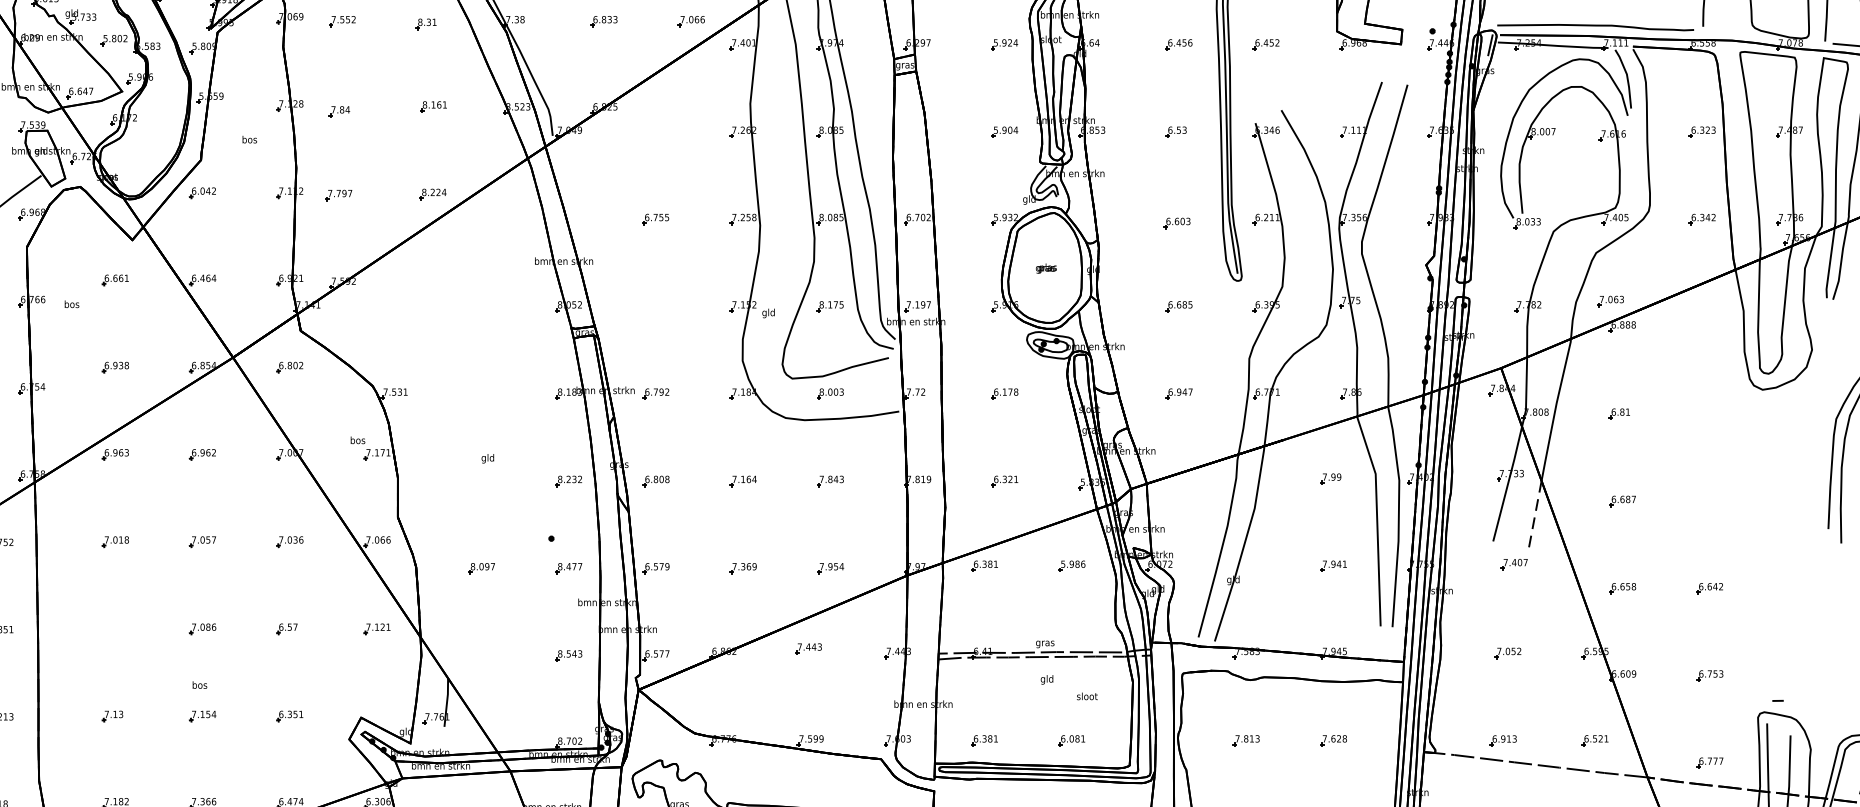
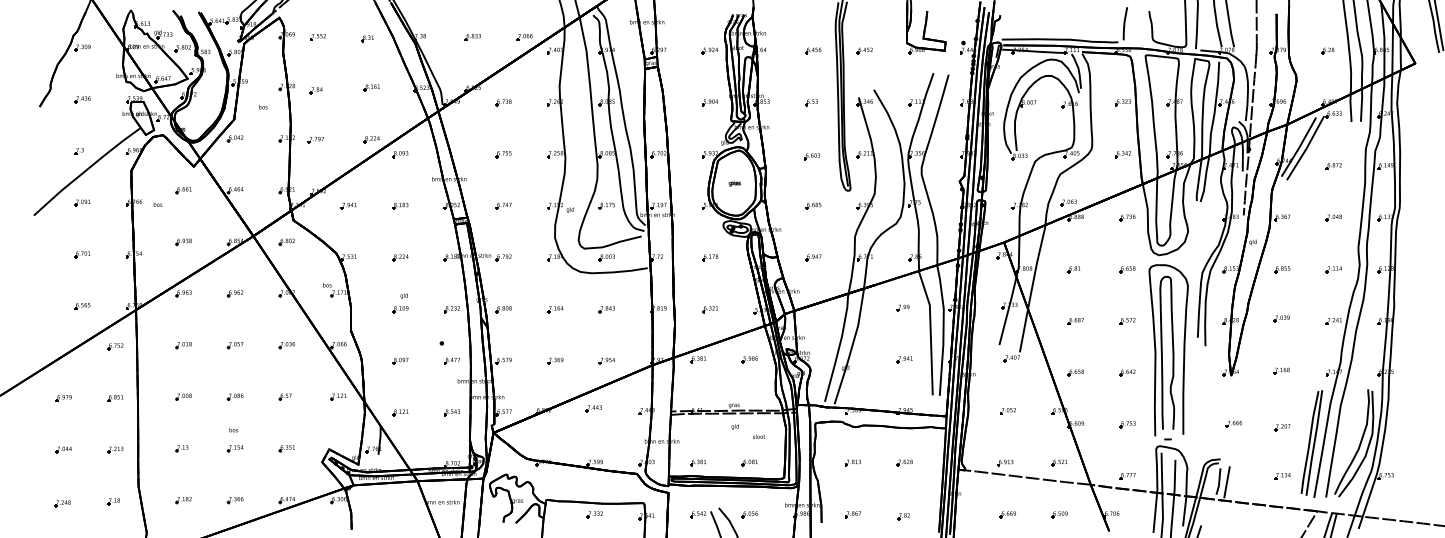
part: (655, 131) -> (503, 102), added
part: (481, 219) -> (400, 154), added
part: (393, 305) -> (348, 205), added
part: (481, 305) -> (400, 205), added
part: (655, 305) -> (503, 205), added
part: (1709, 325) -> (1127, 217), added
part: (481, 393) -> (400, 257), added
part: (1709, 413) -> (1127, 269), added
part: (481, 481) -> (400, 309), added
part: (1709, 501) -> (1127, 321), added
line: (1533, 516) -> (1023, 330), dashed -> solid
part: (1778, 550) -> (1168, 350), added
part: (114, 628) -> (183, 396), added
part: (481, 655) -> (400, 412), added

